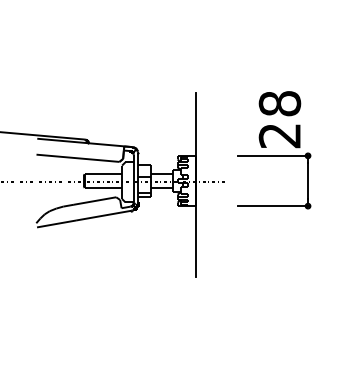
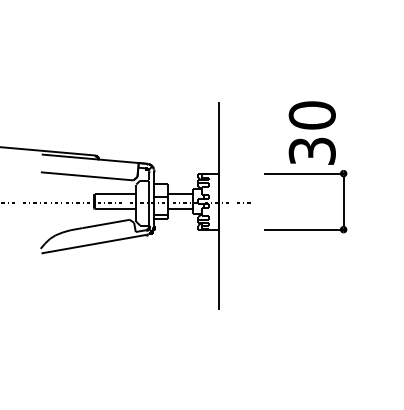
text: (280, 119) -> (312, 133), 28 -> 30

